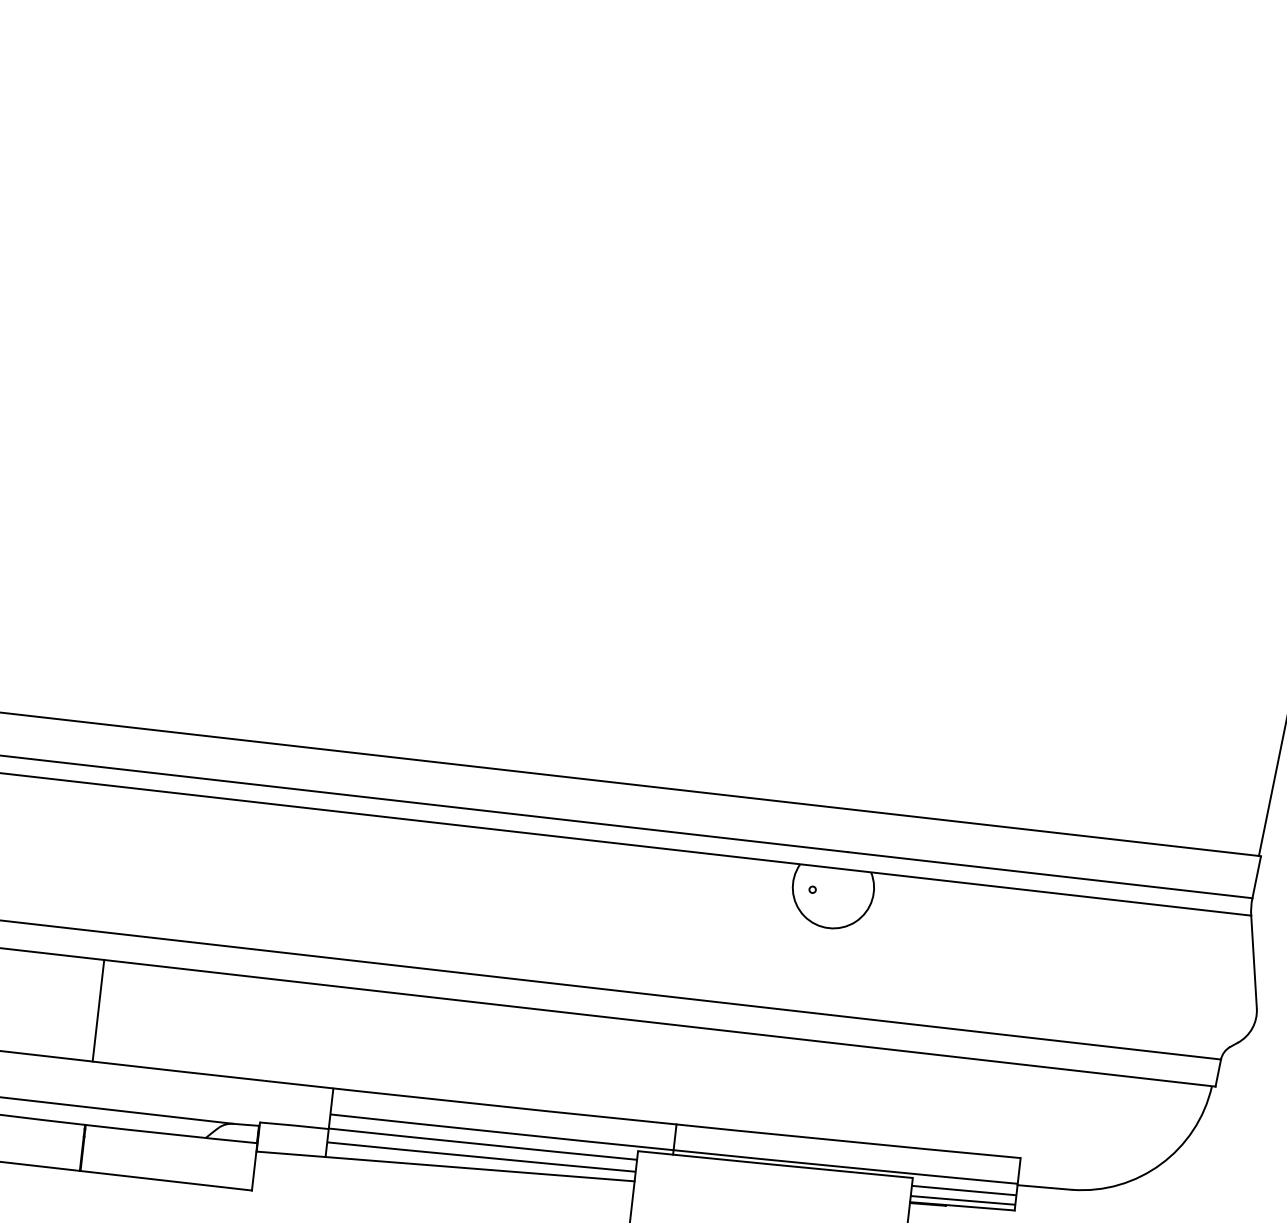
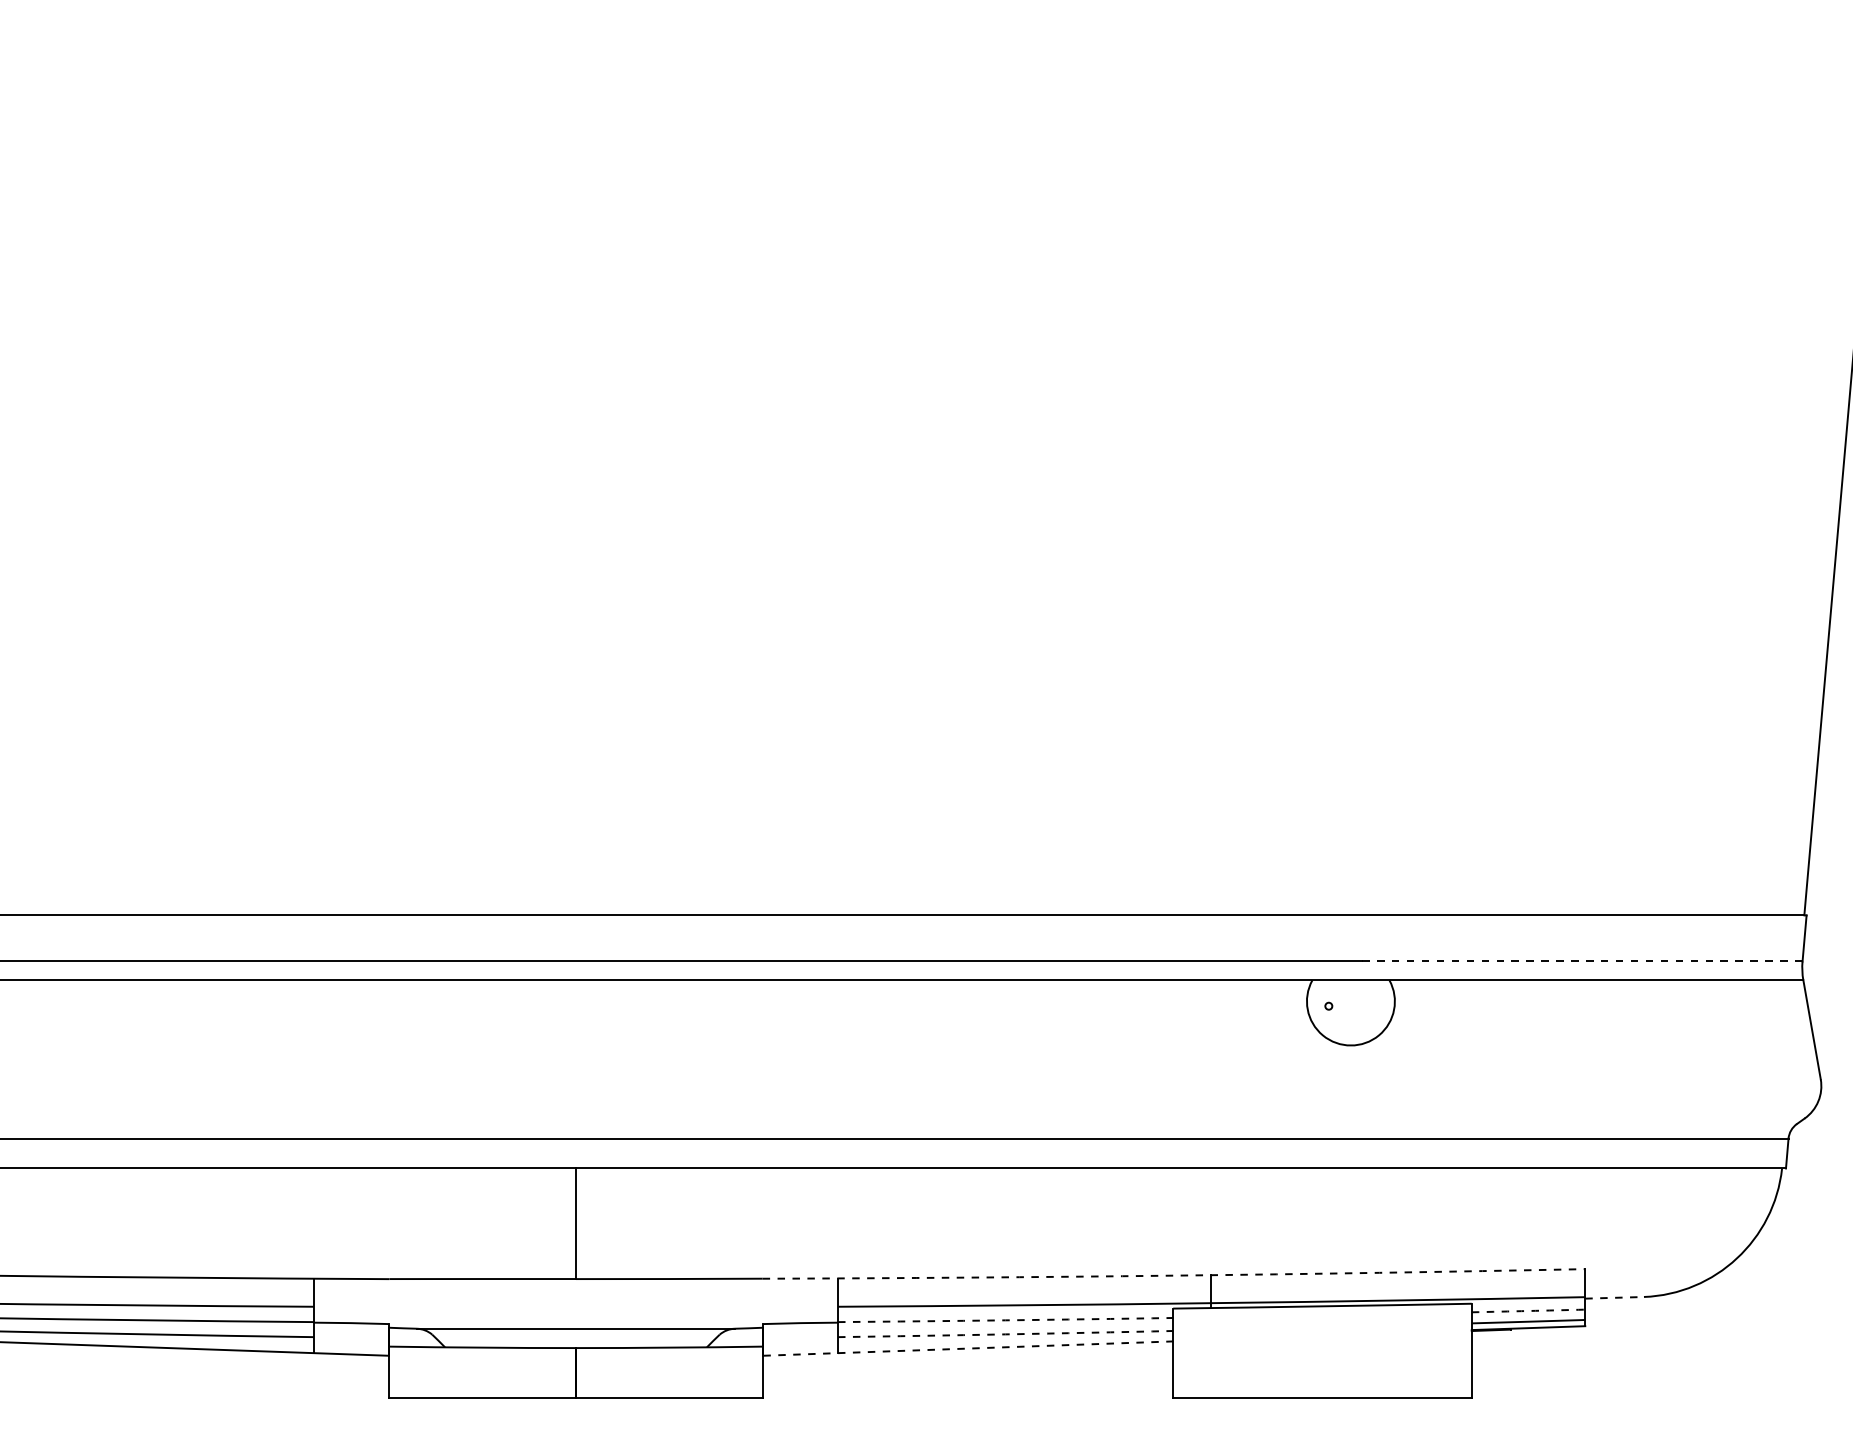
line: (1049, 875) -> (1581, 961), solid -> dashed
arc: (641, 1120) -> (1173, 1275), solid -> dashed
arc: (482, 1144) -> (1005, 1320), solid -> dashed
arc: (481, 1157) -> (1005, 1334), solid -> dashed
line: (445, 1166) -> (968, 1348), solid -> dashed
line: (1045, 1187) -> (1615, 1297), solid -> dashed
arc: (964, 1191) -> (1528, 1311), solid -> dashed

